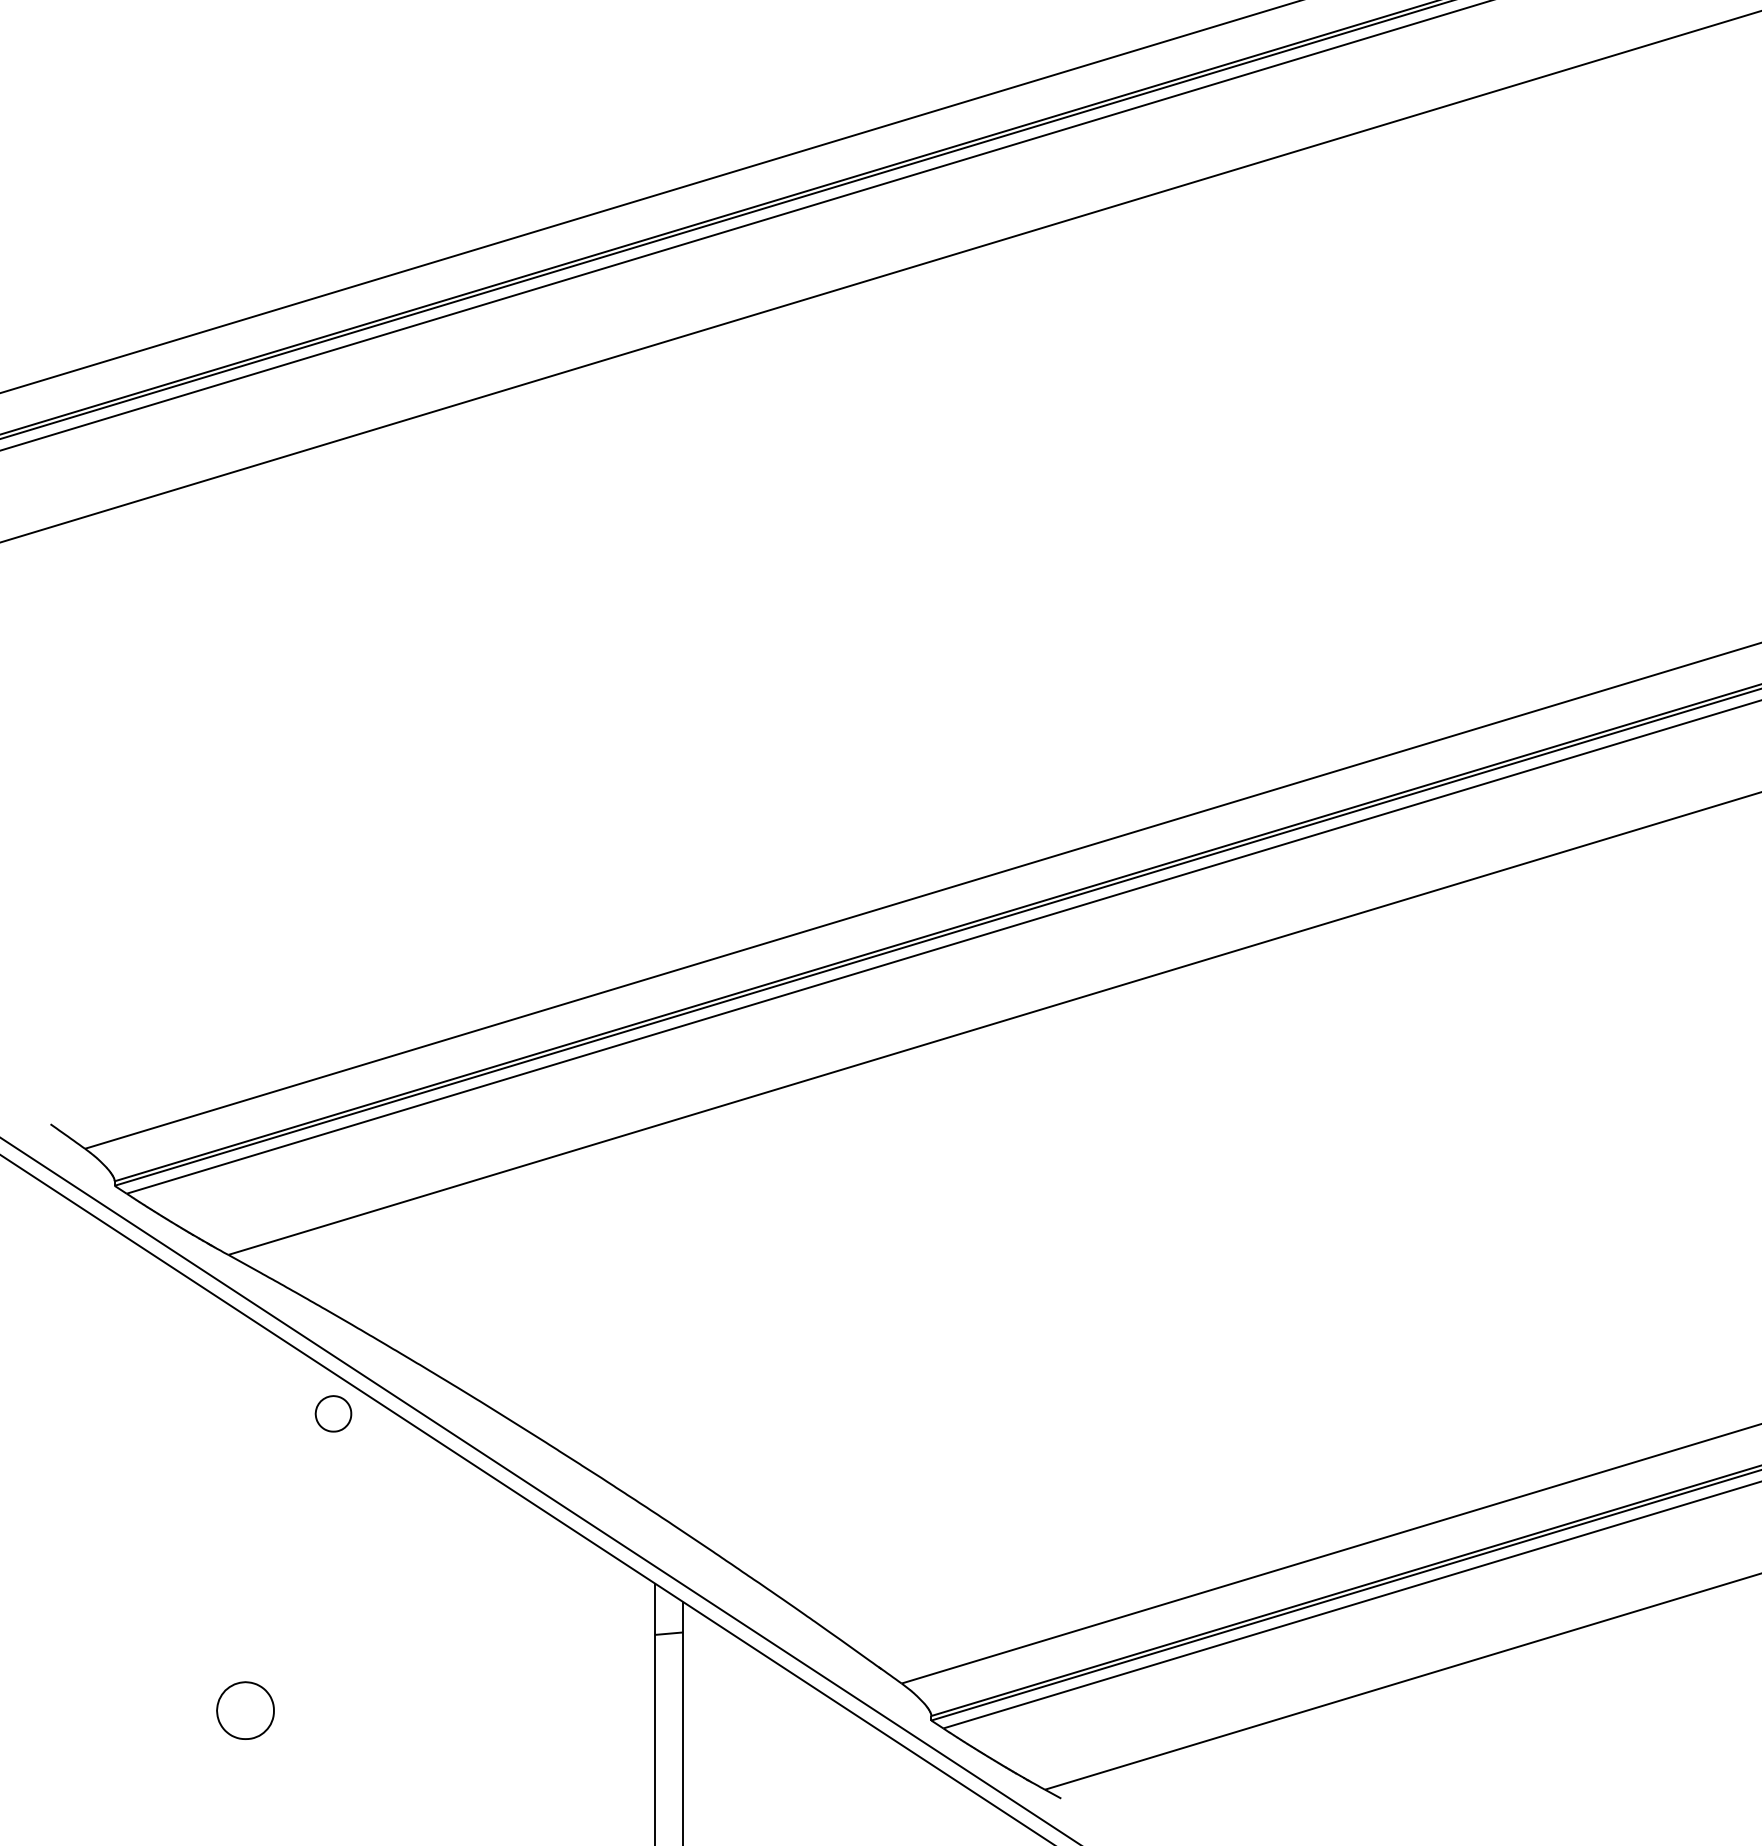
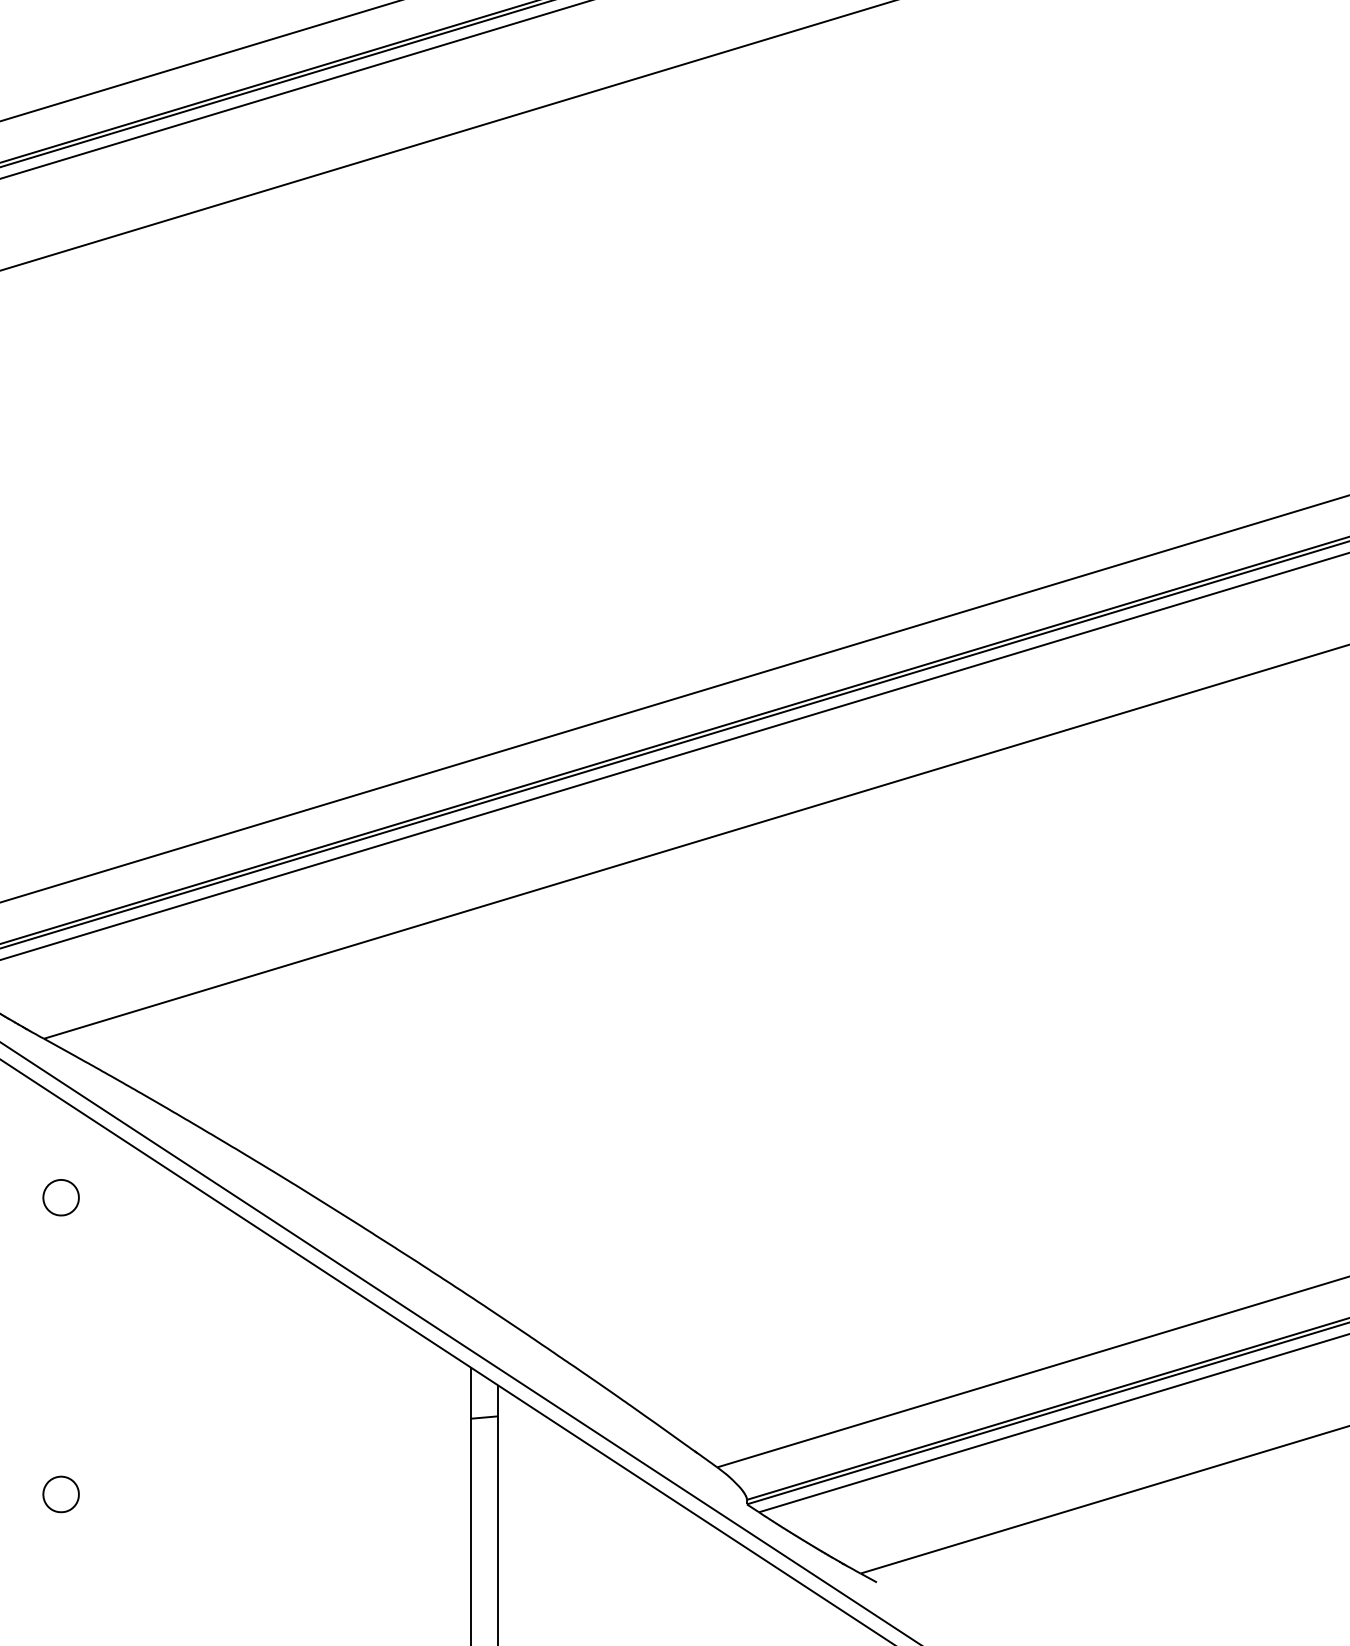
part: (333, 1413) -> (61, 1197), moved
part: (245, 1710) -> (61, 1494), size x0.62

